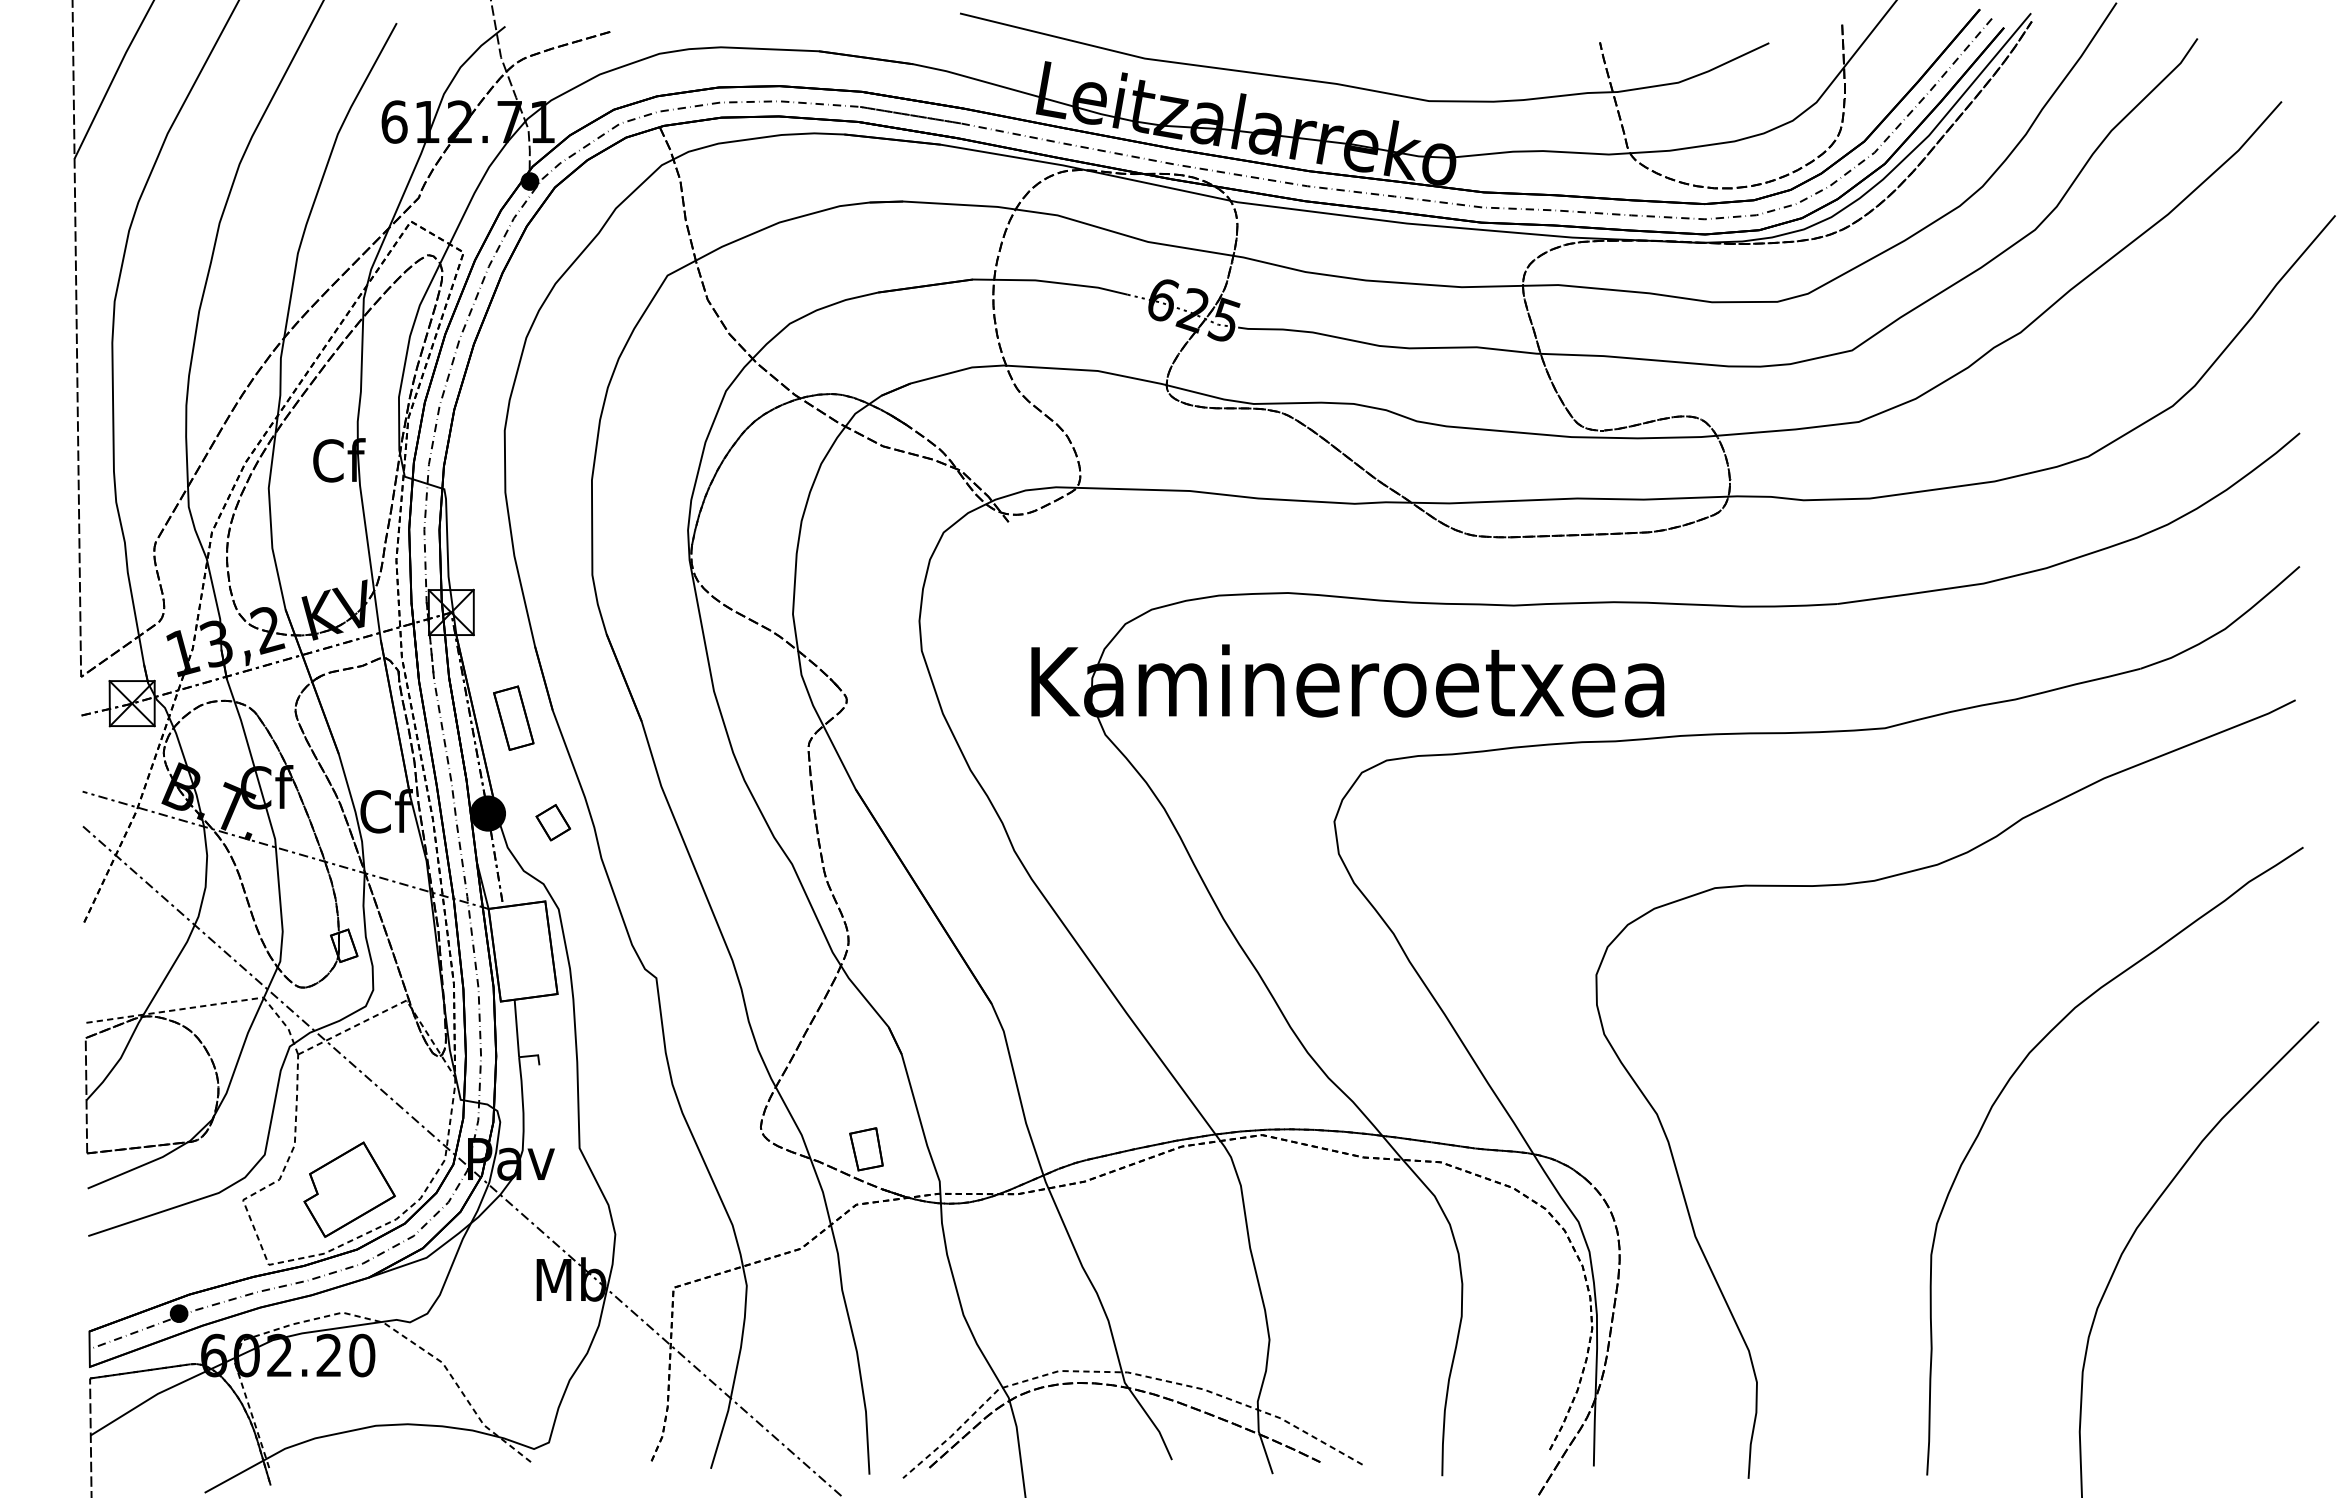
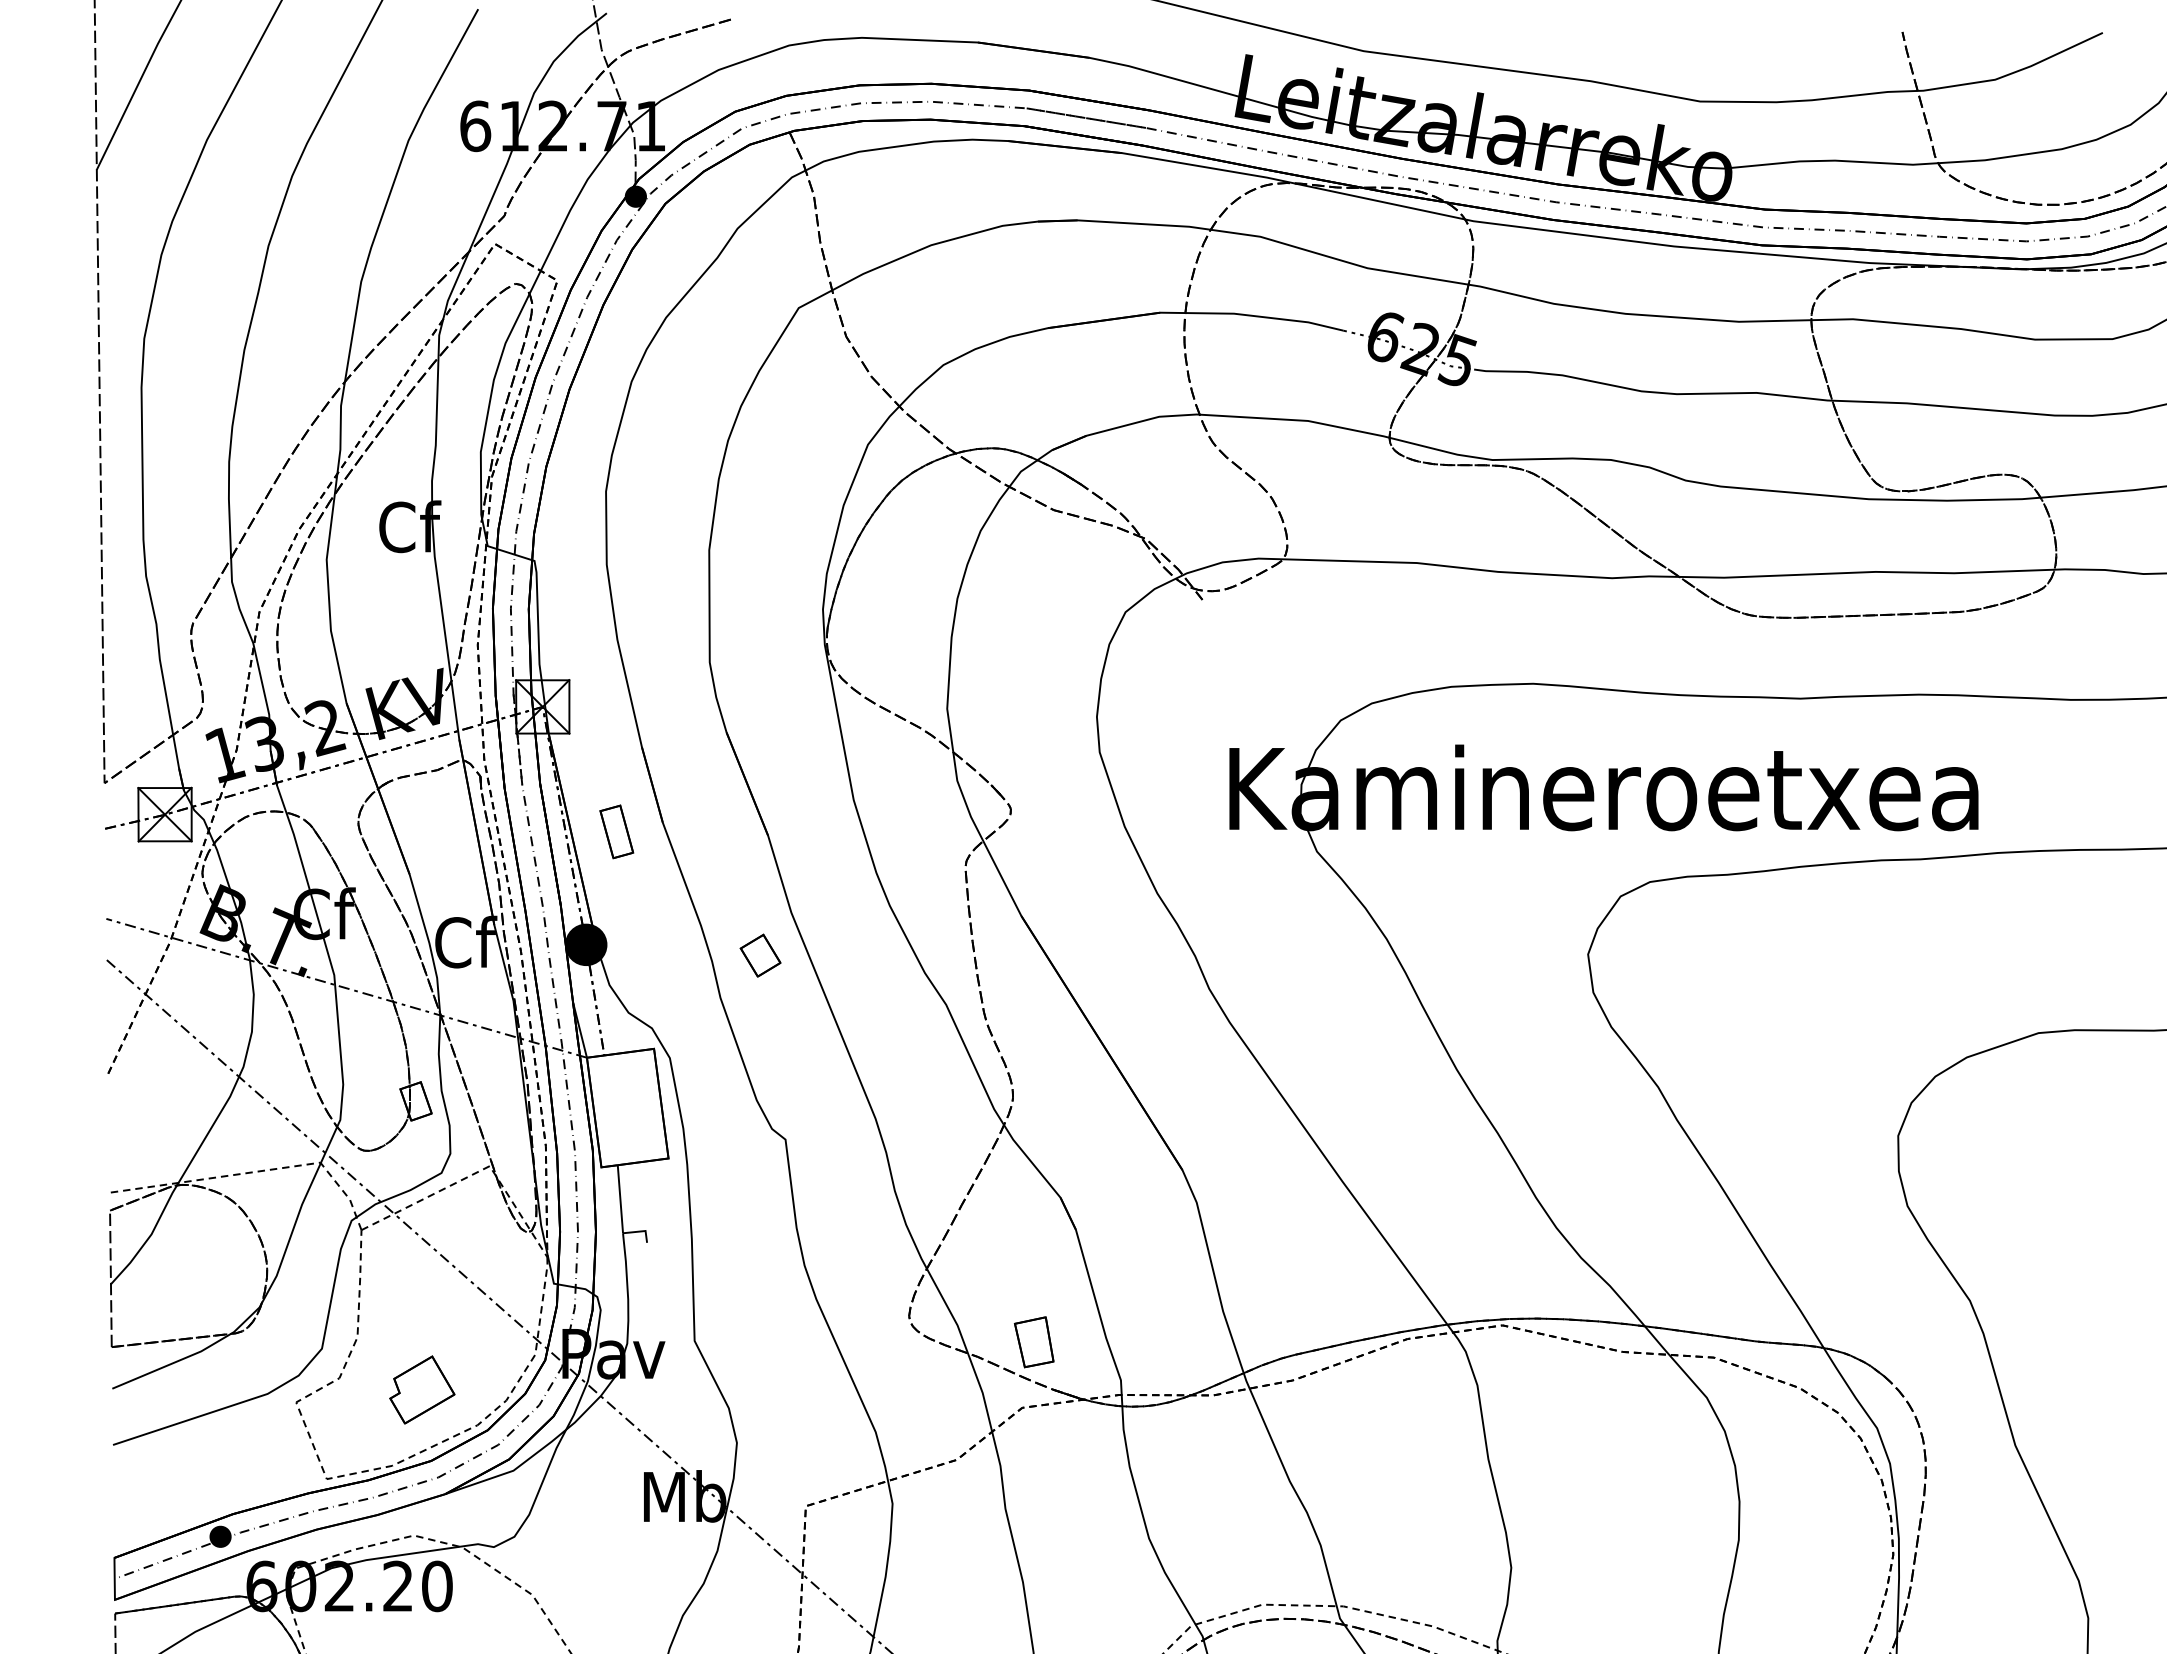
part: (513, 717) -> (616, 831), size x0.7
part: (553, 822) -> (760, 955), moved
part: (349, 1189) -> (422, 1389), size x0.6

